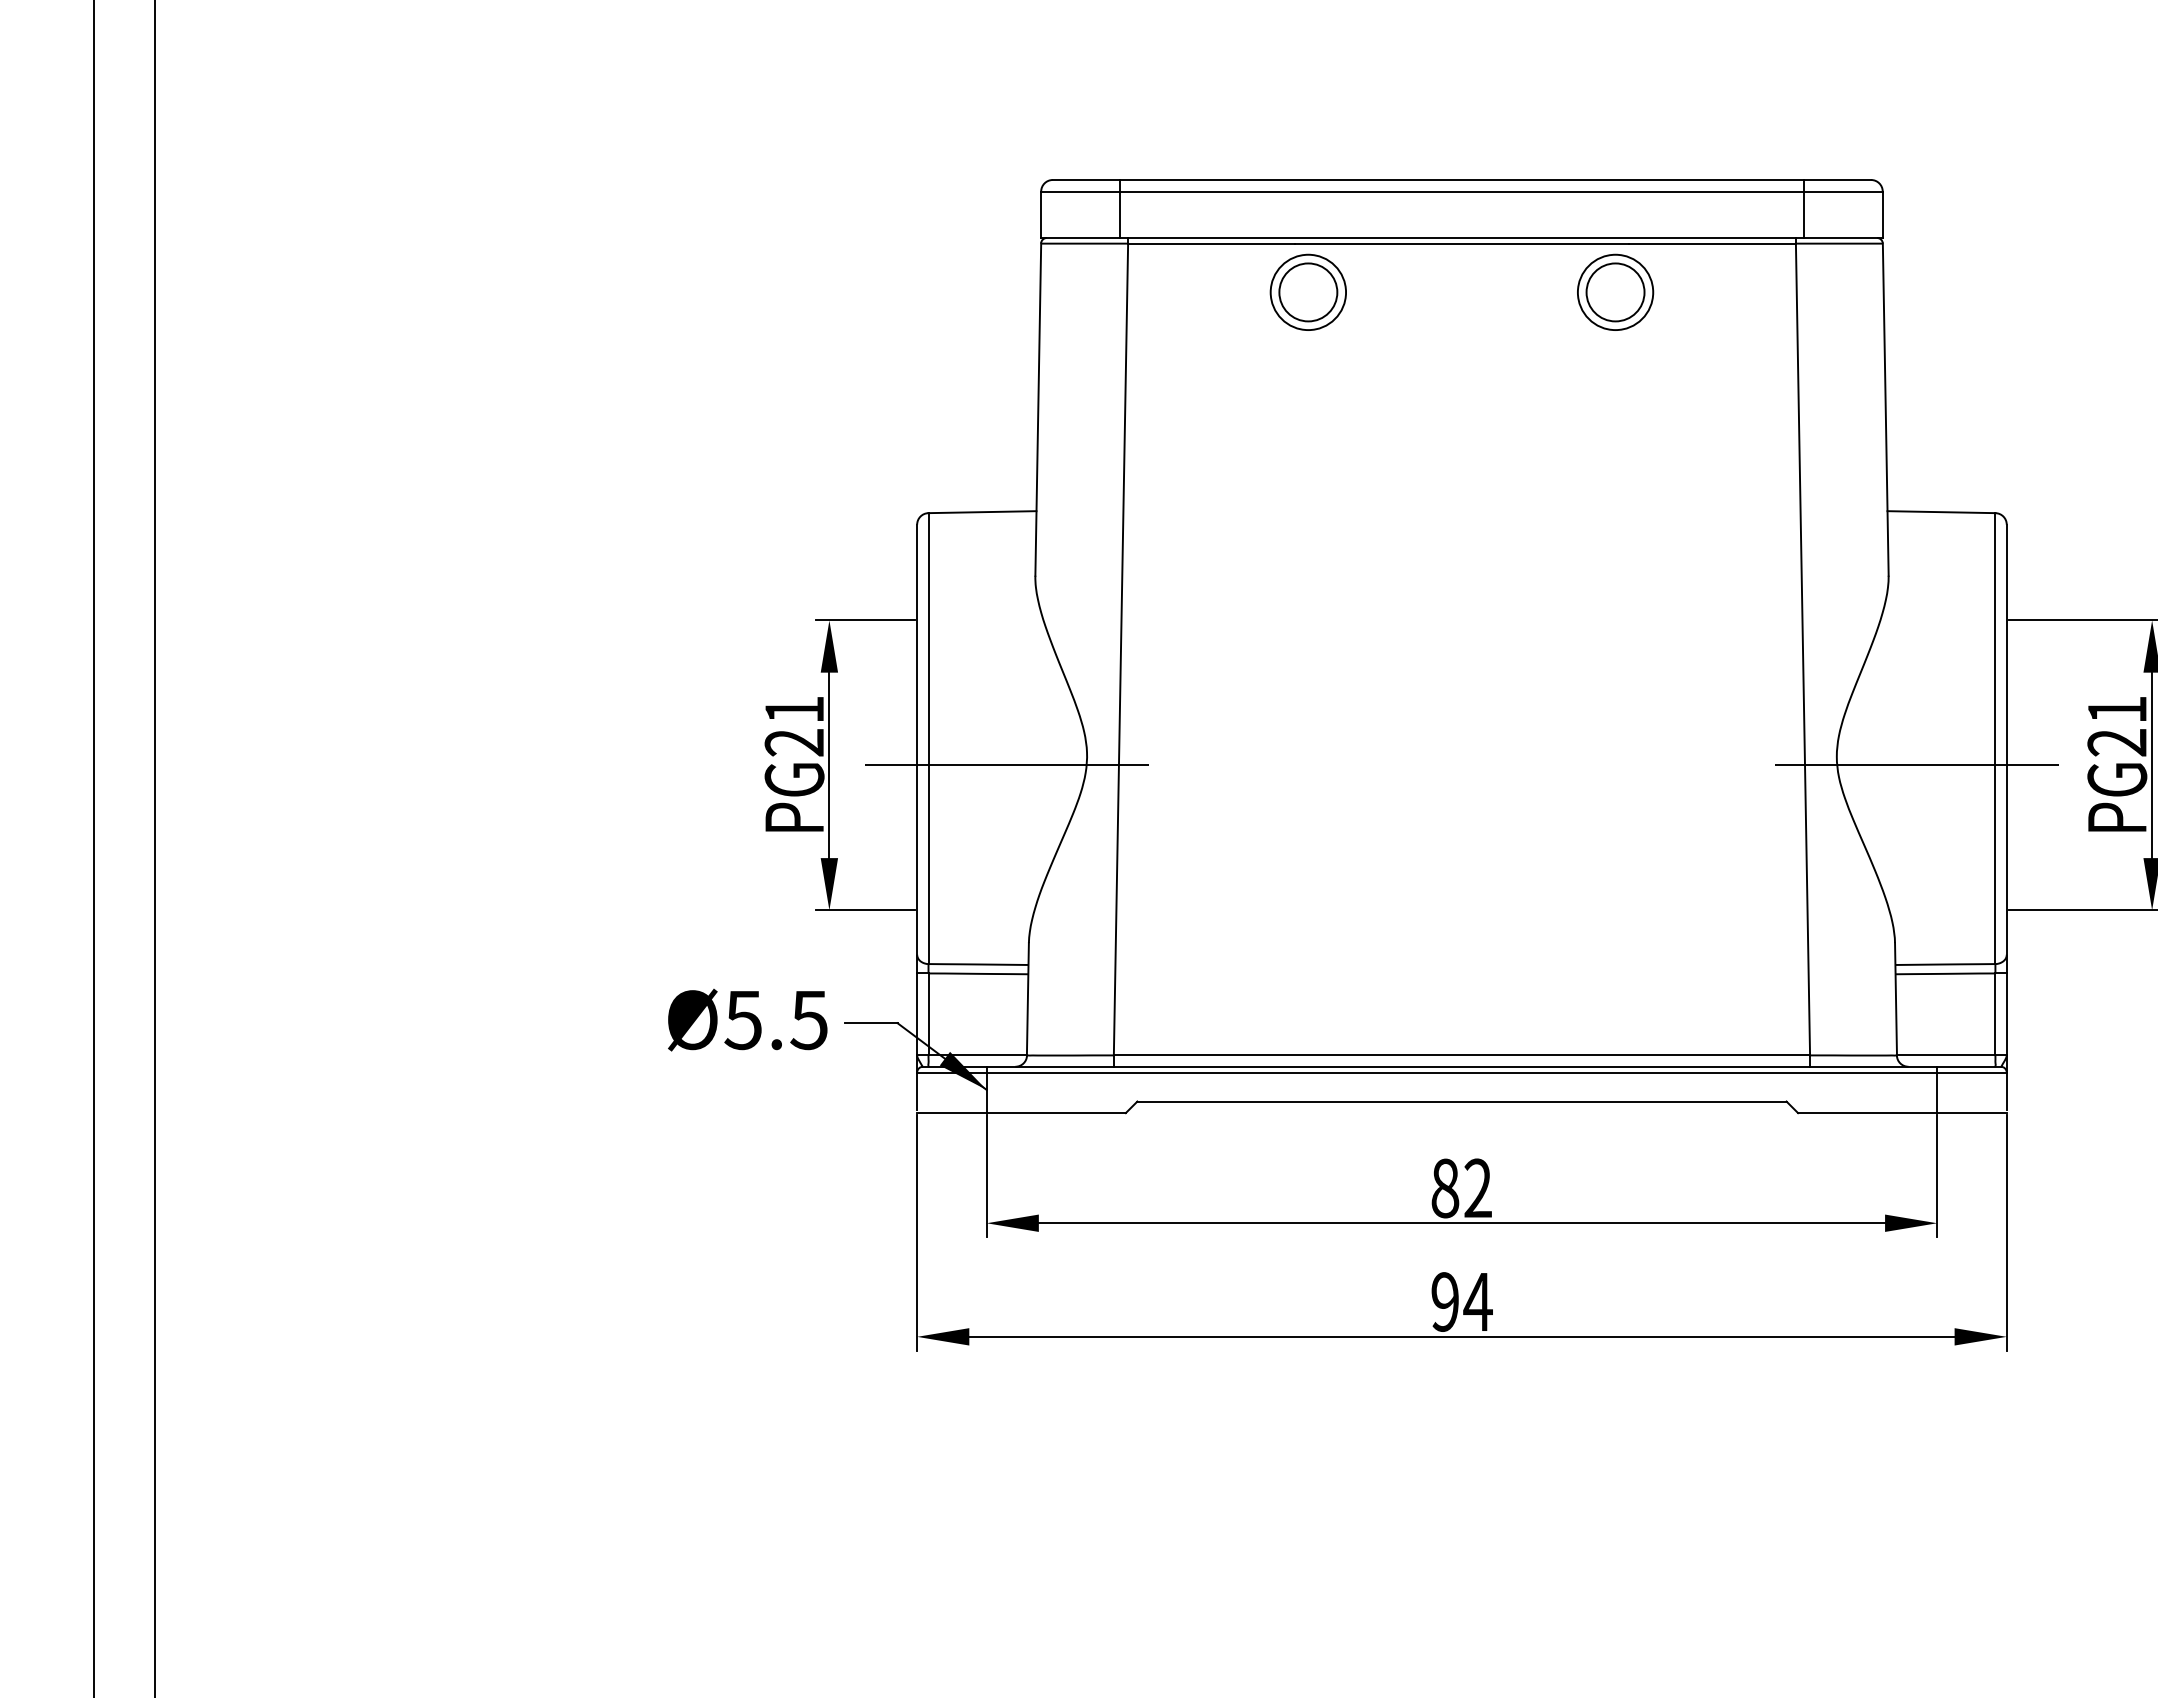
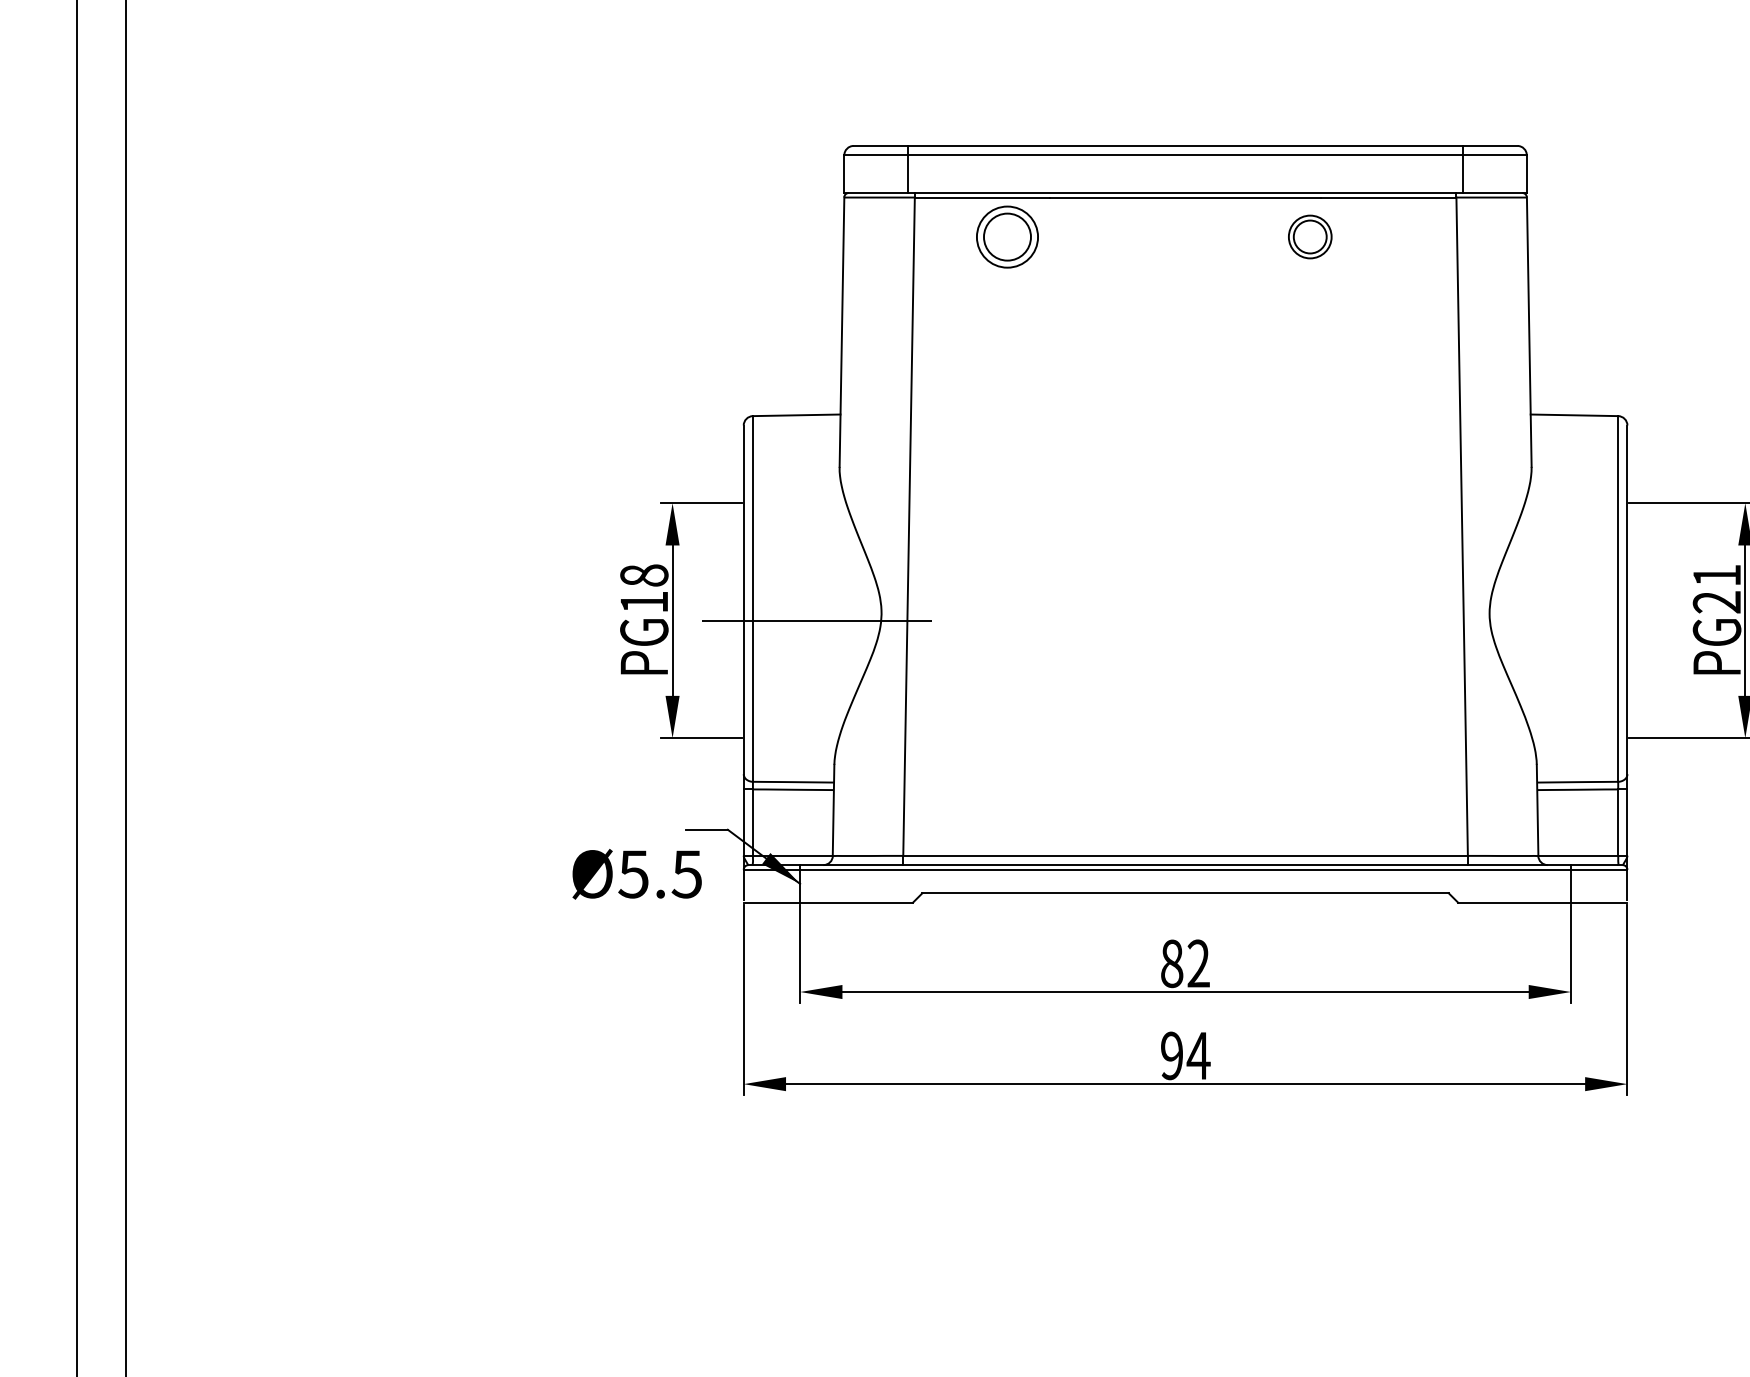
part: (1307, 291) -> (1006, 236), moved
part: (1615, 291) -> (1310, 236), size x0.7
text: (794, 726) -> (644, 589), PG21 -> PG18
line: (1915, 765) -> (1553, 620), removed
text: (747, 1019) -> (636, 873), moved

